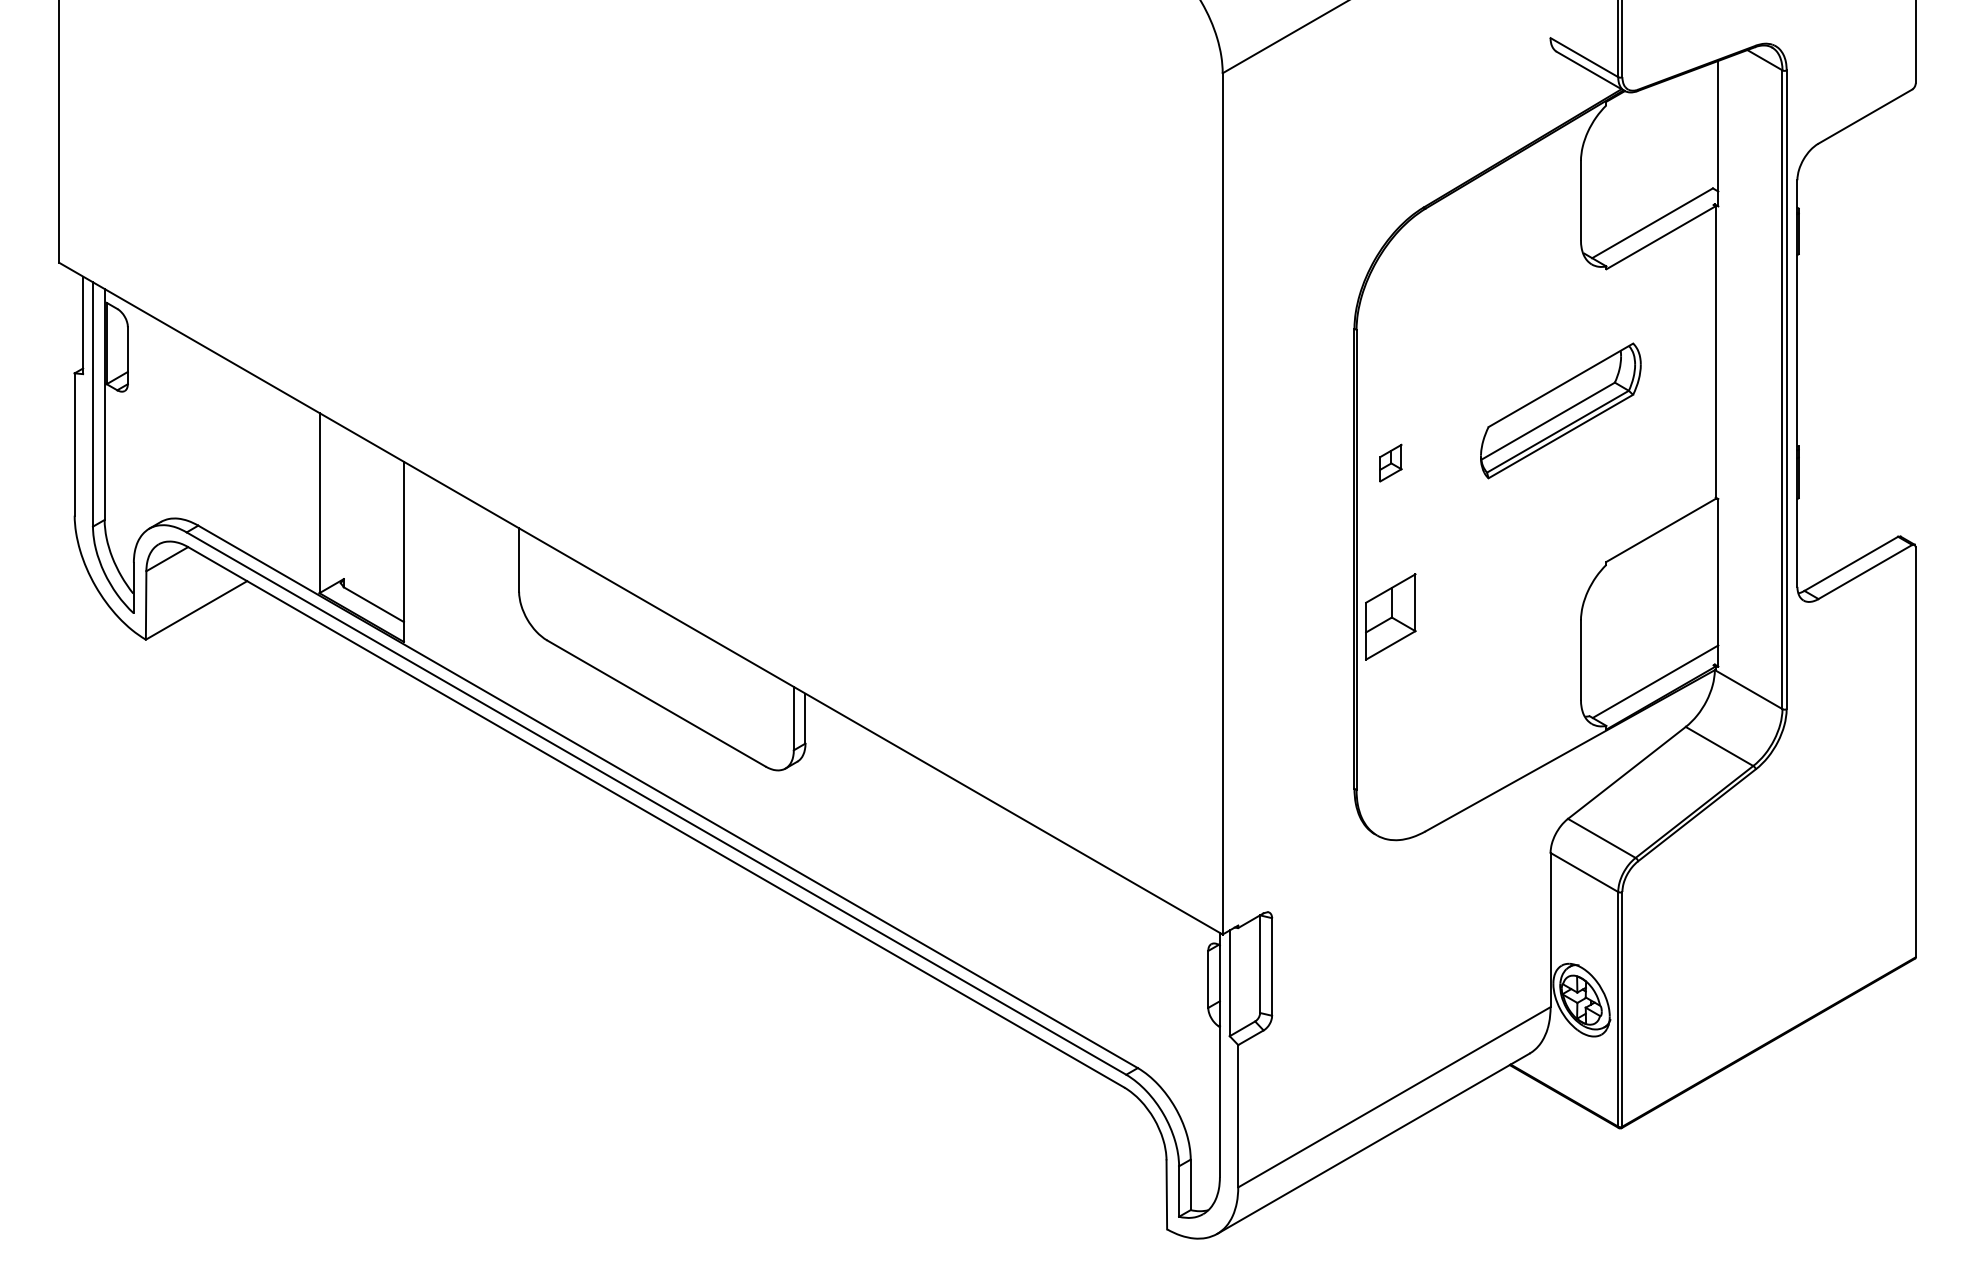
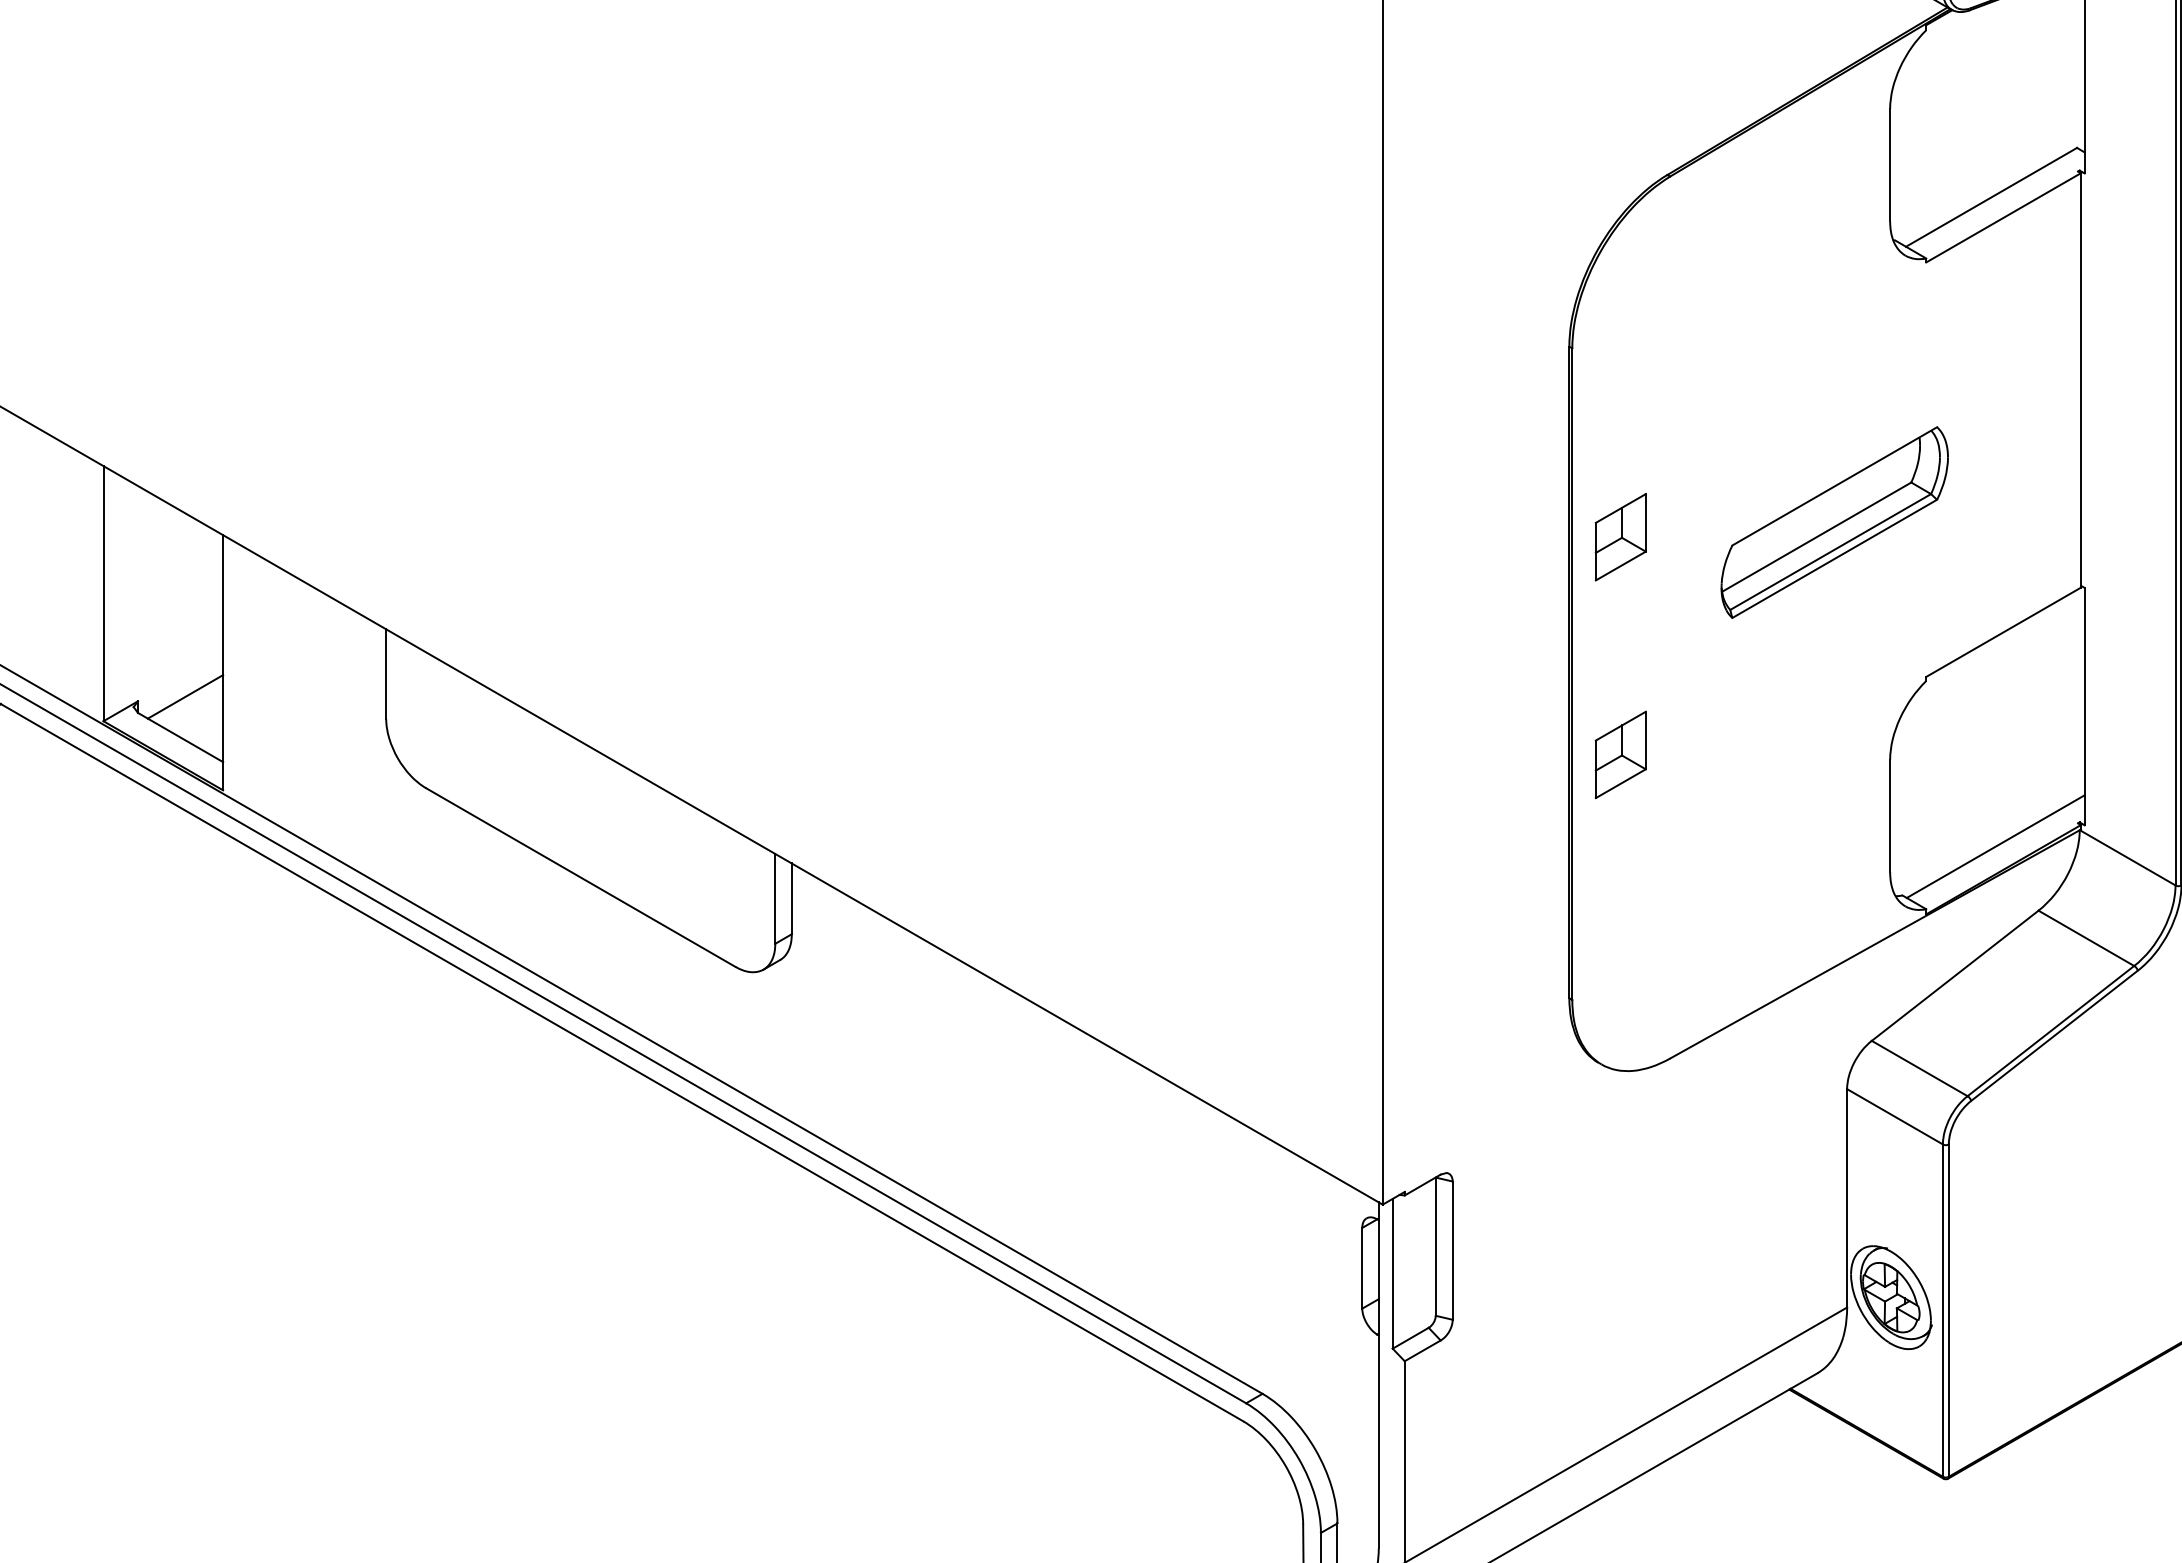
part: (1560, 410) -> (1834, 521), moved
part: (1390, 462) -> (1620, 536), size x1.67
line: (376, 575) -> (184, 696), added
part: (1390, 616) -> (1620, 754), size x0.71

